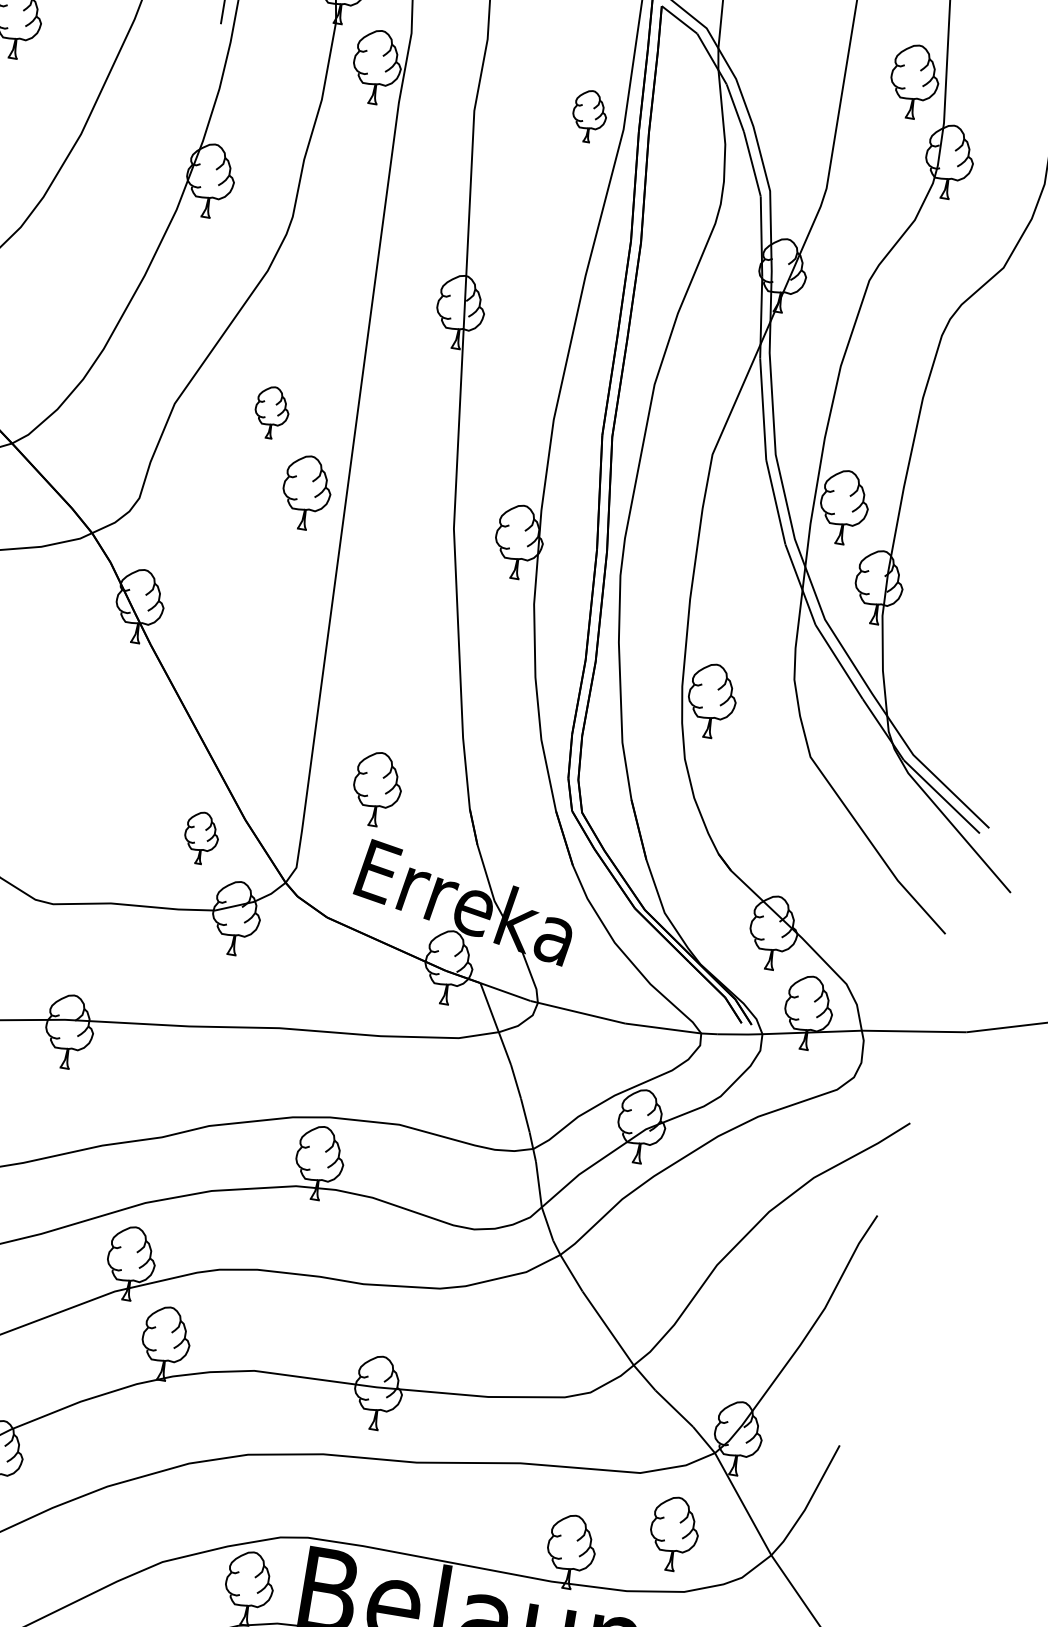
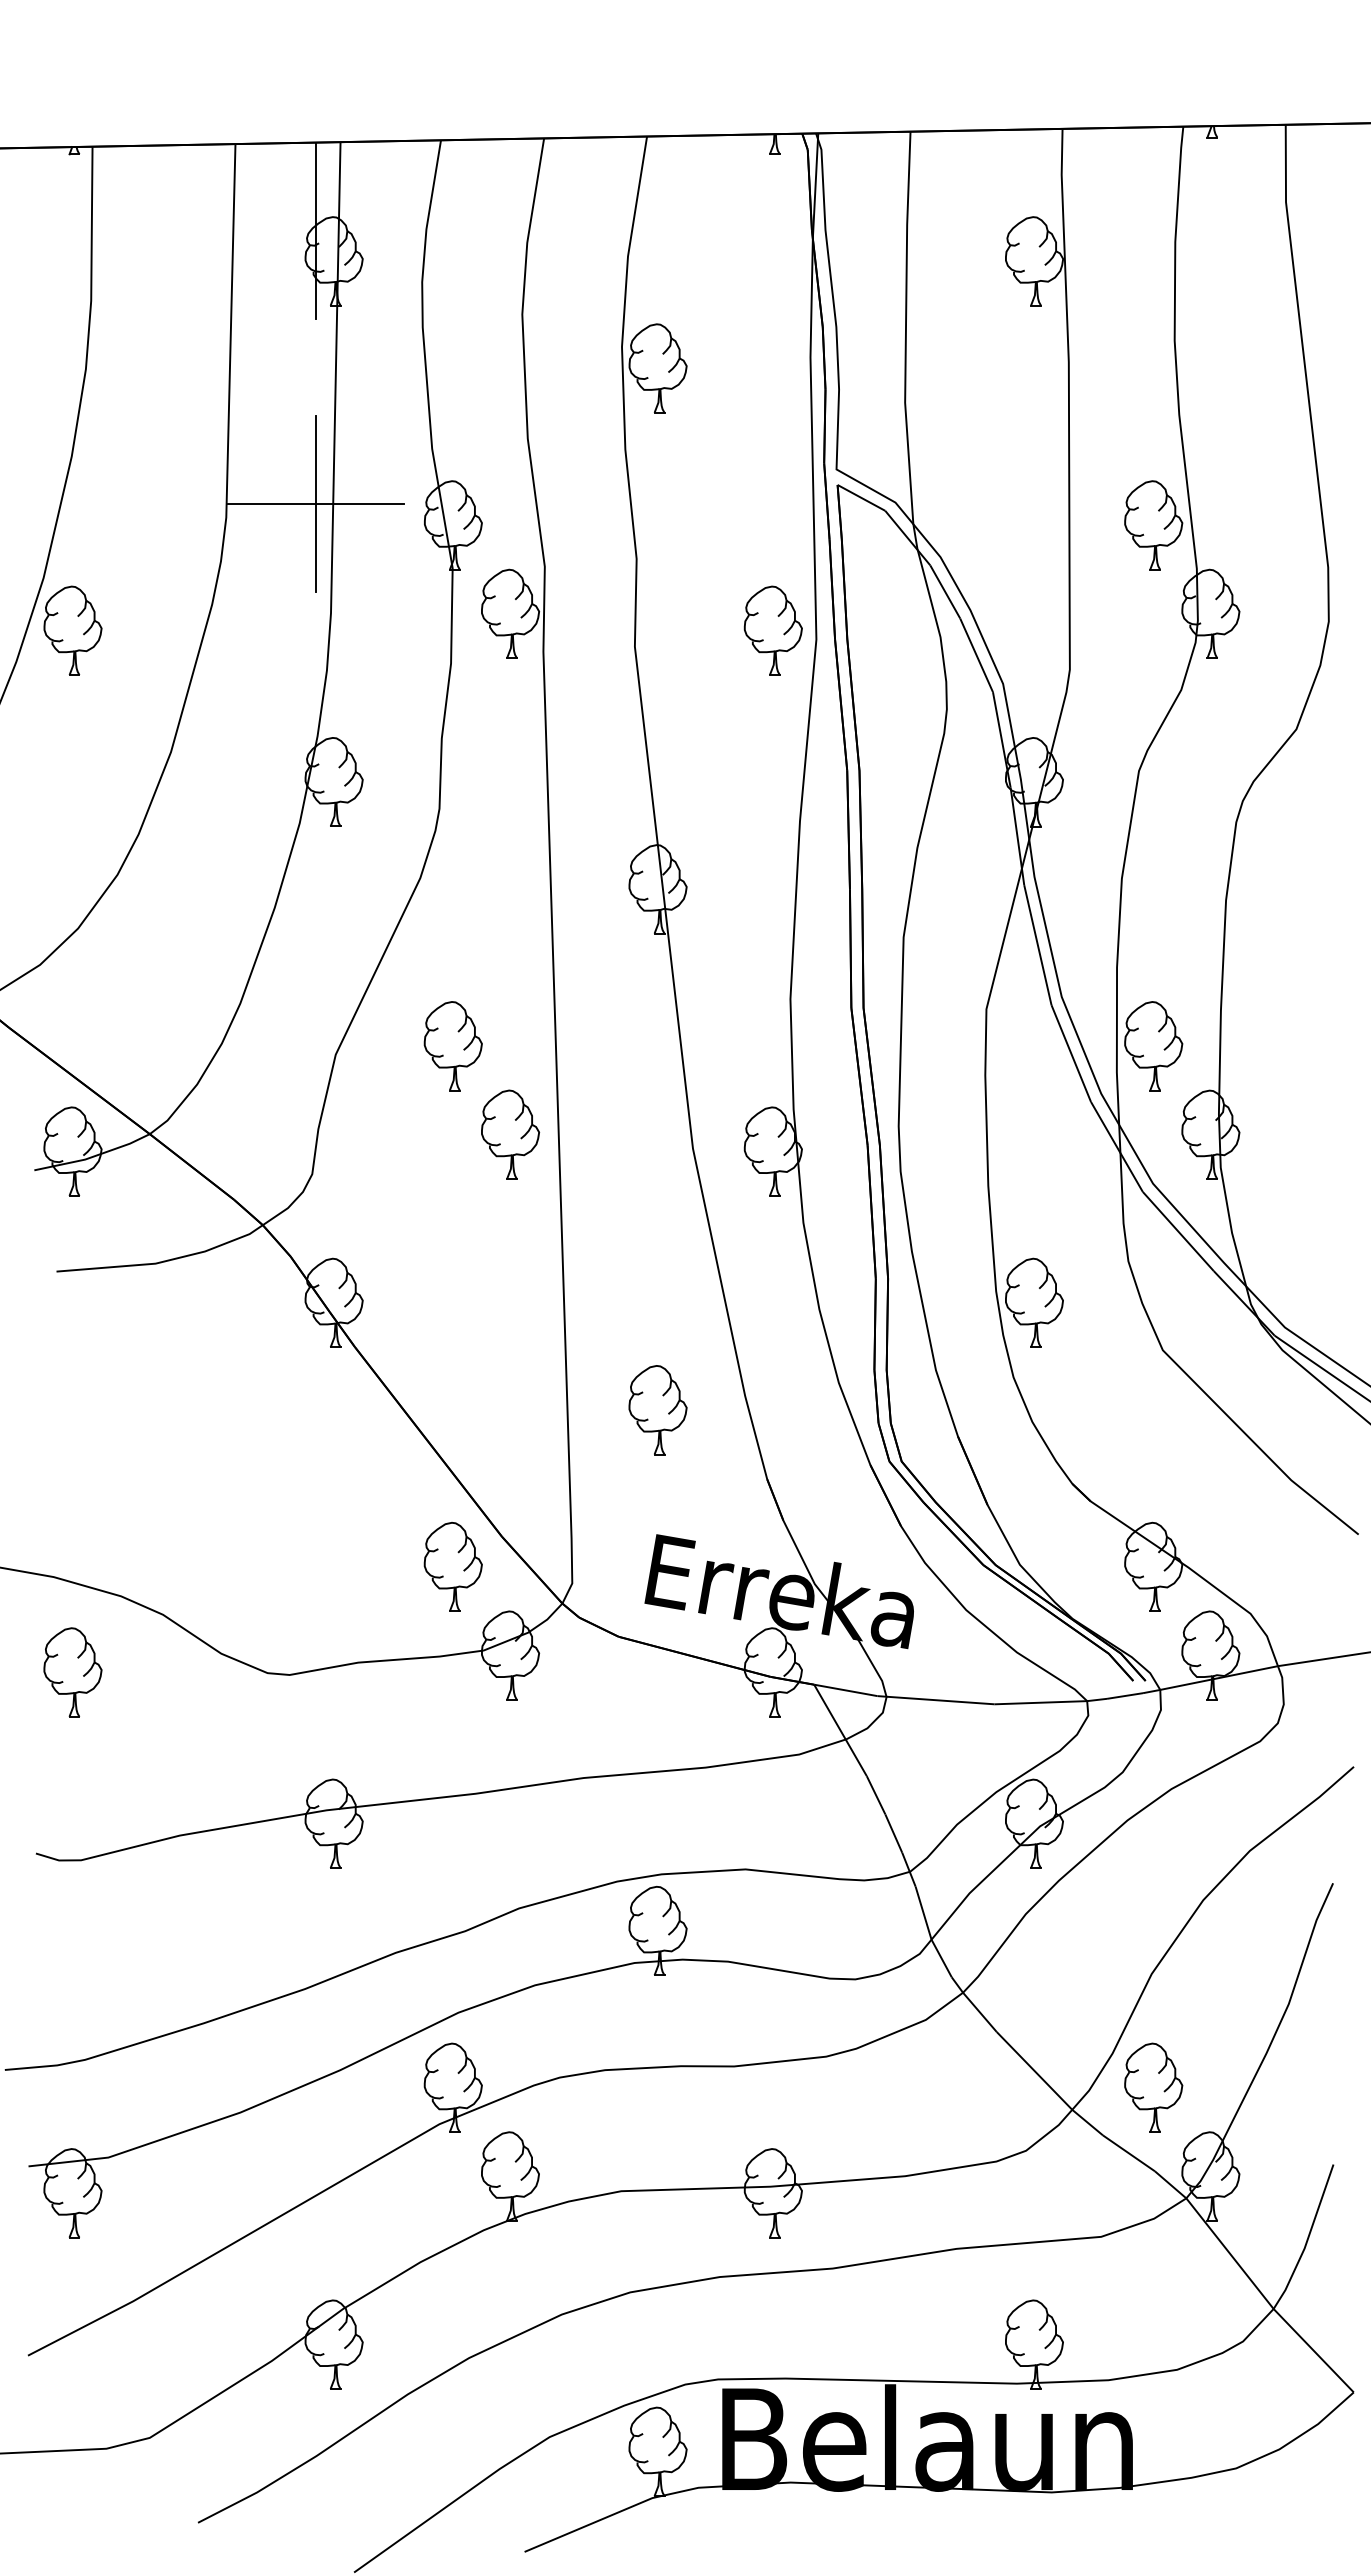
part: (588, 116) -> (772, 630), size x1.43
part: (271, 412) -> (452, 1046), size x1.43
part: (376, 789) -> (657, 1410), moved
part: (200, 837) -> (452, 1566), size x1.43
part: (674, 1533) -> (1153, 2087), moved

